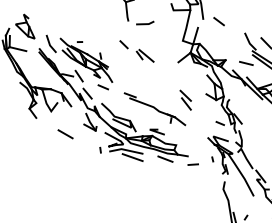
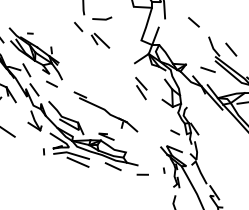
line: (218, 21) -> (193, 22), moved
part: (136, 51) -> (91, 35), moved
part: (185, 99) -> (140, 87), moved

